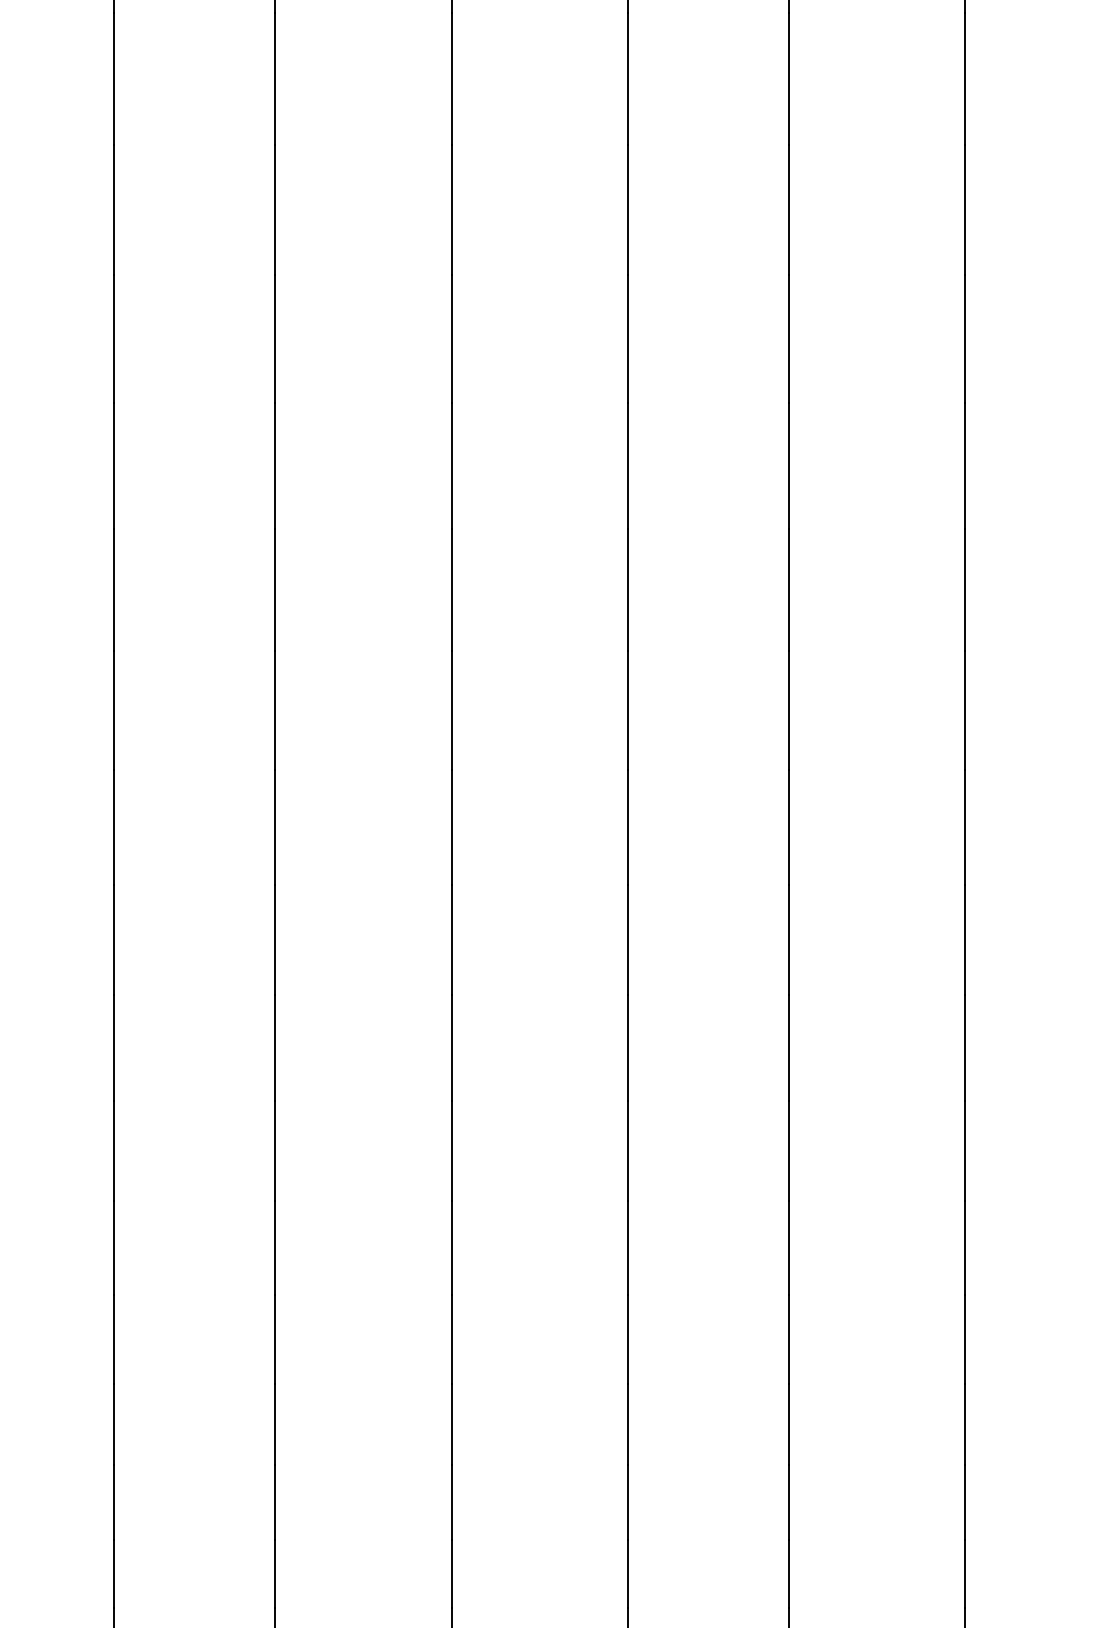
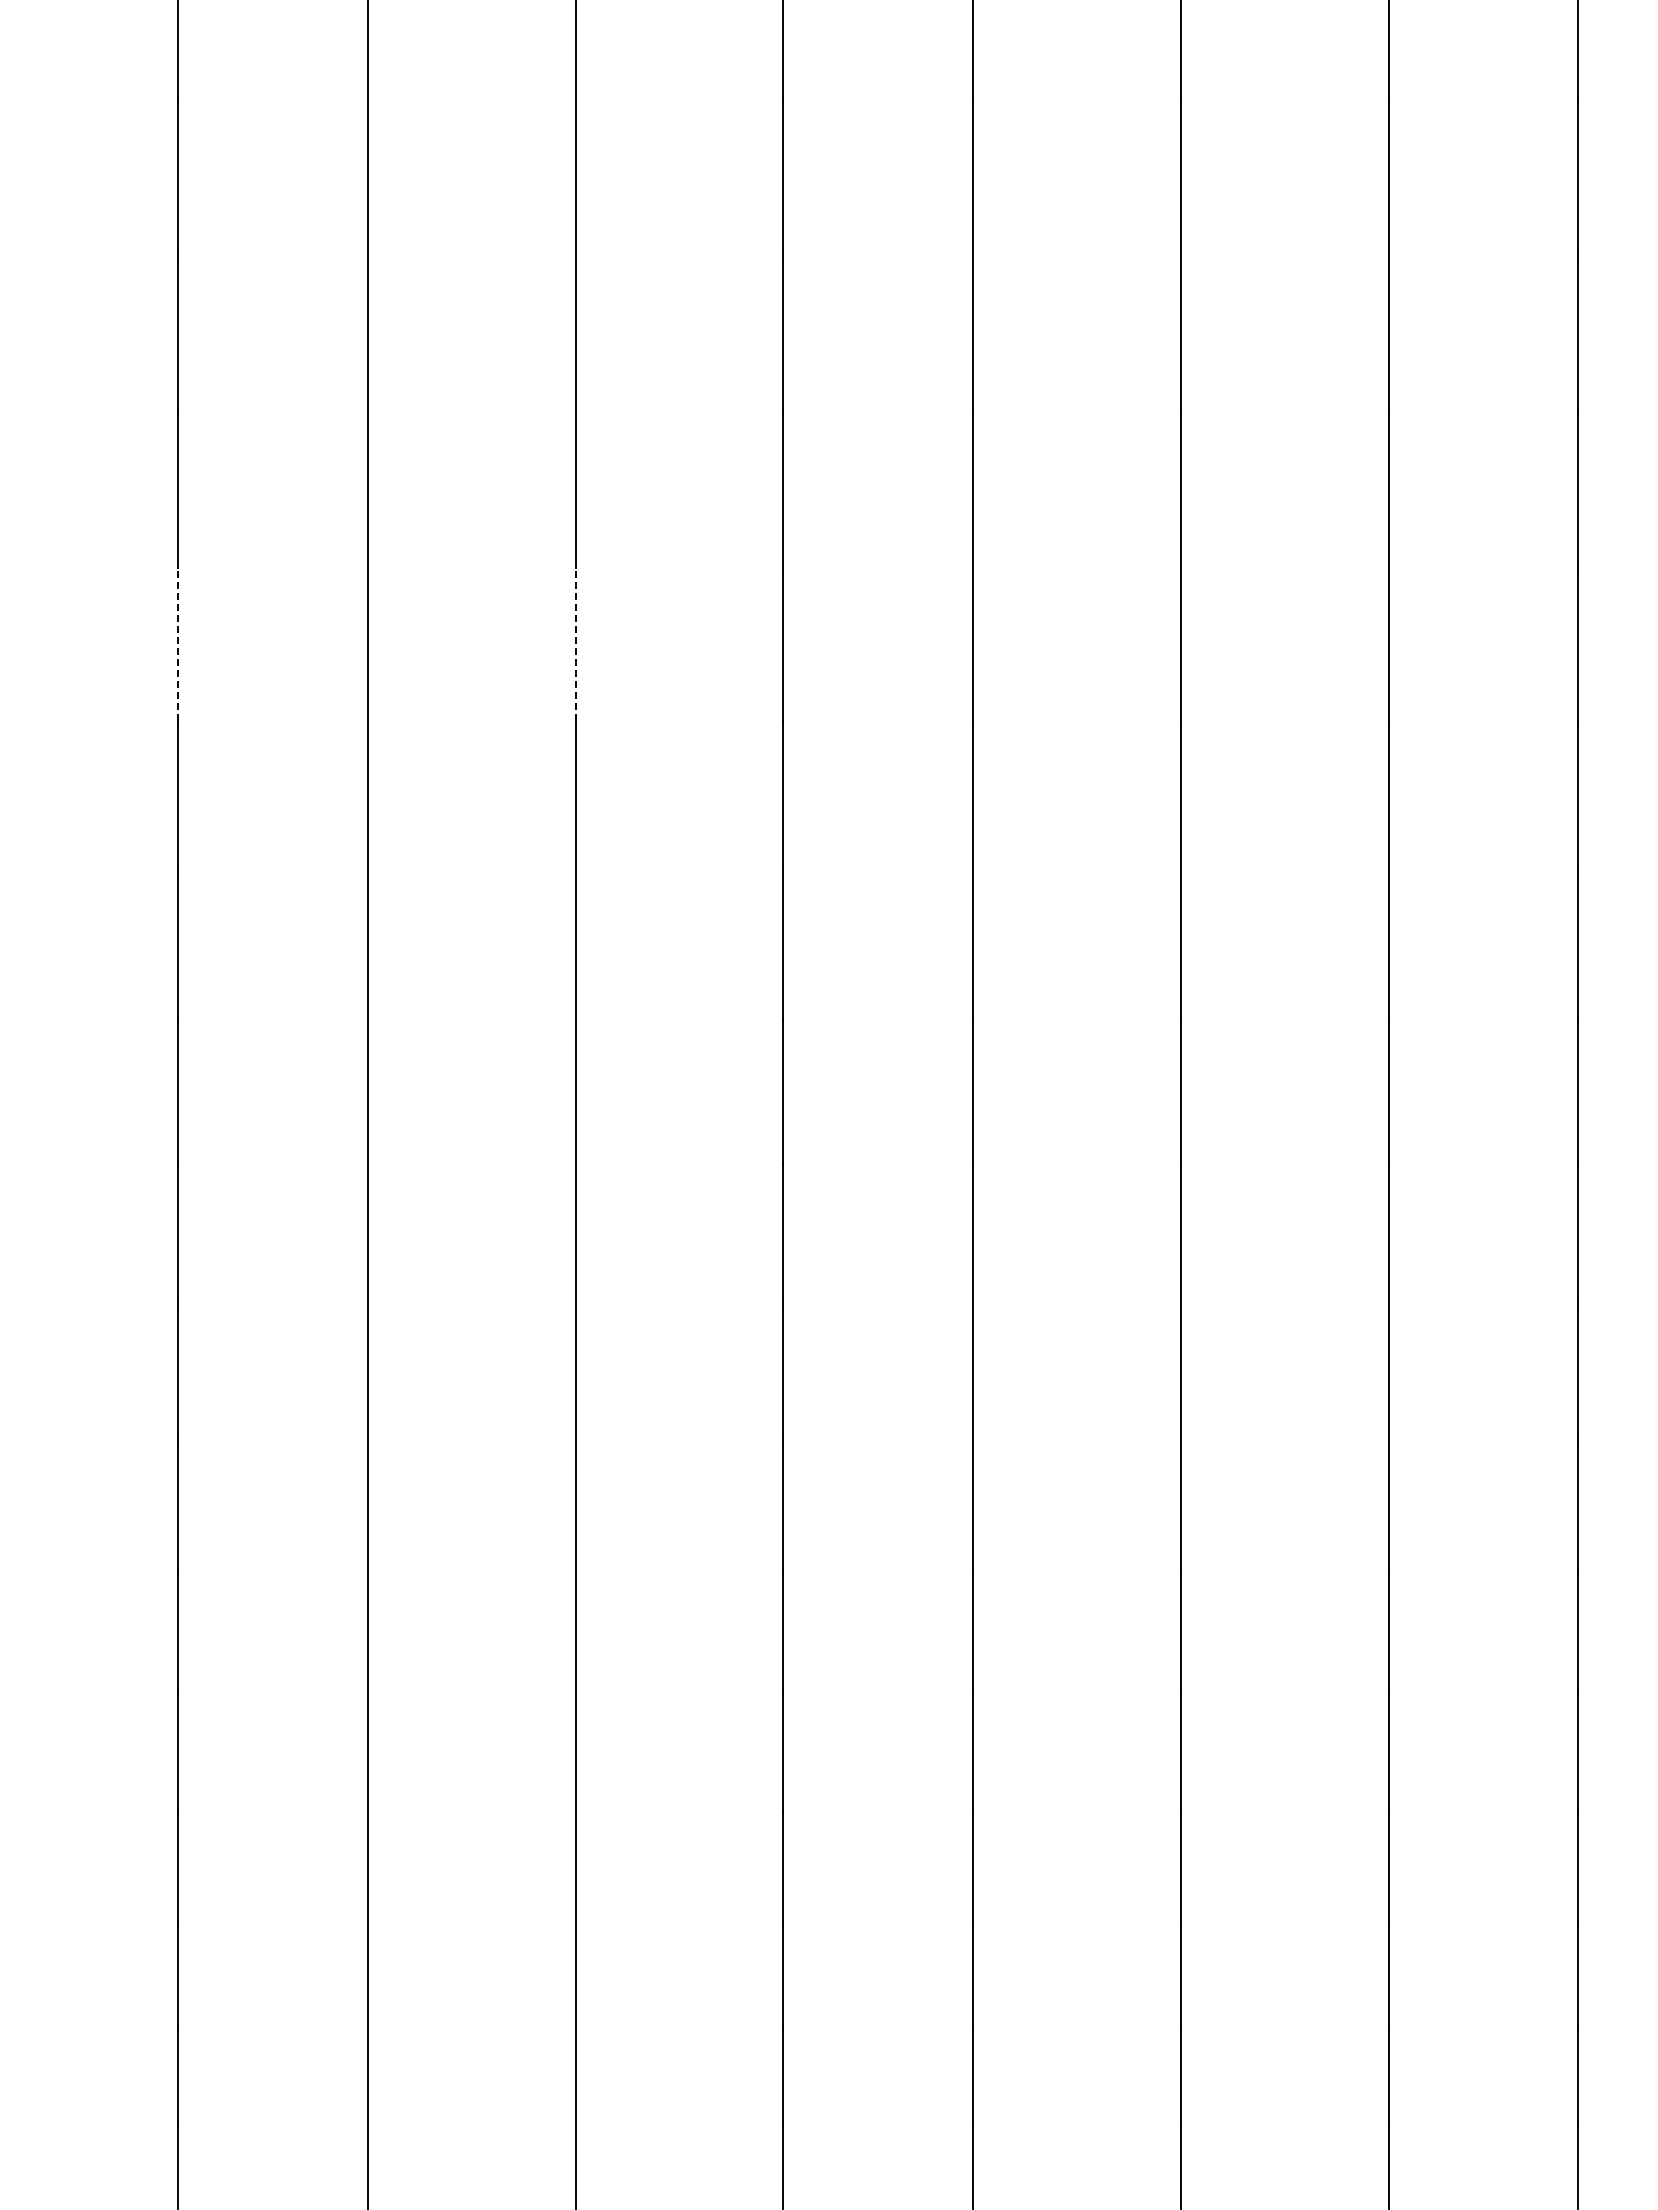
line: (114, 210) -> (178, 644), solid -> dashed
line: (451, 210) -> (575, 644), solid -> dashed

